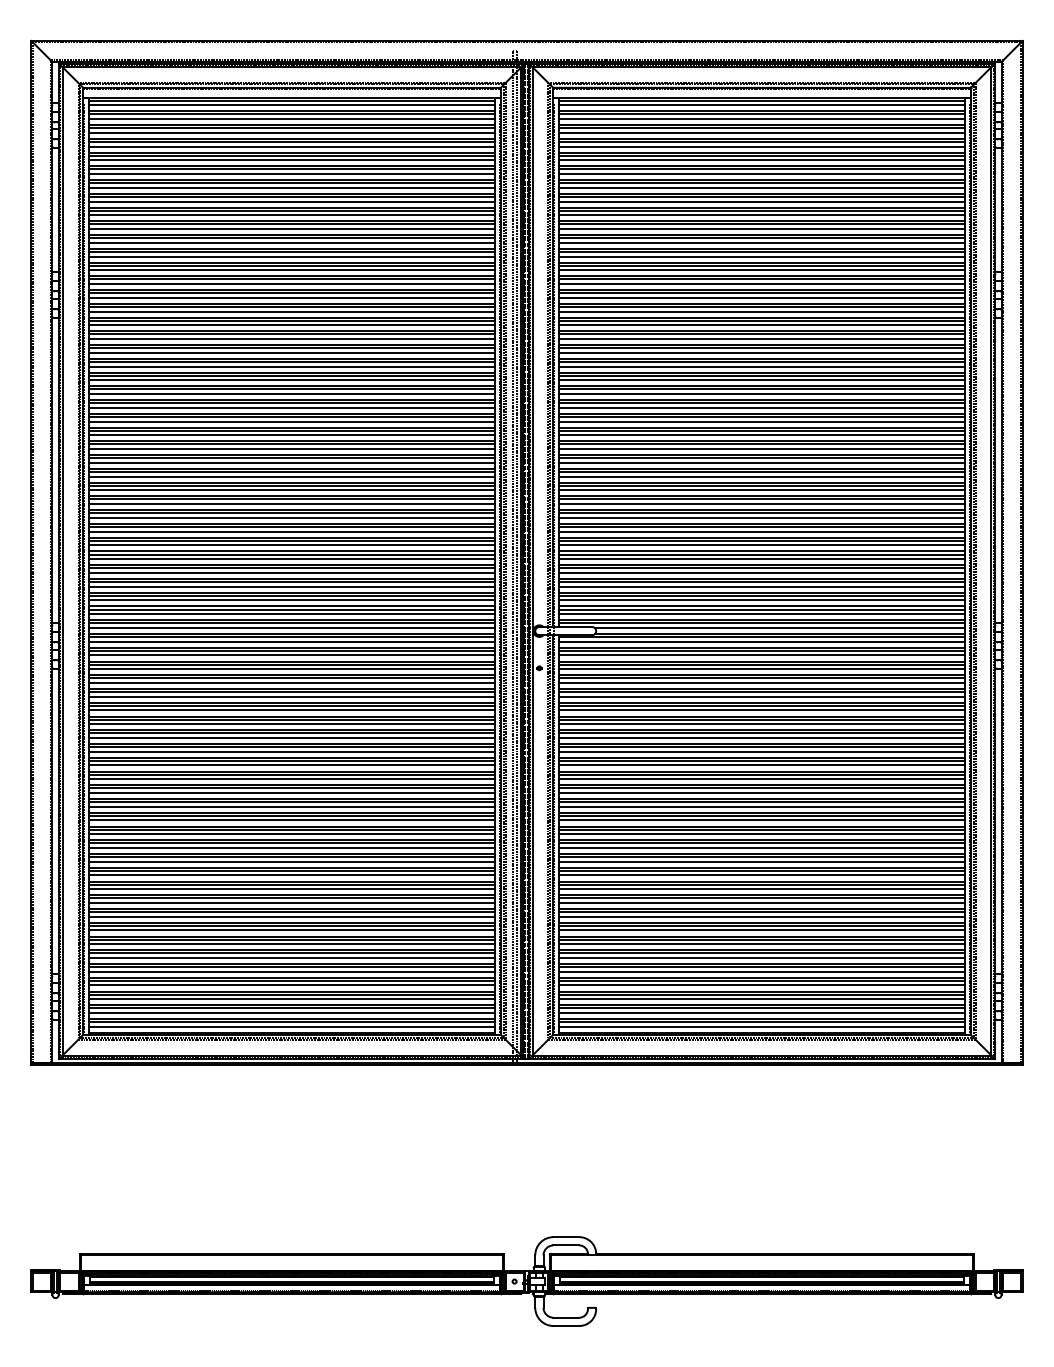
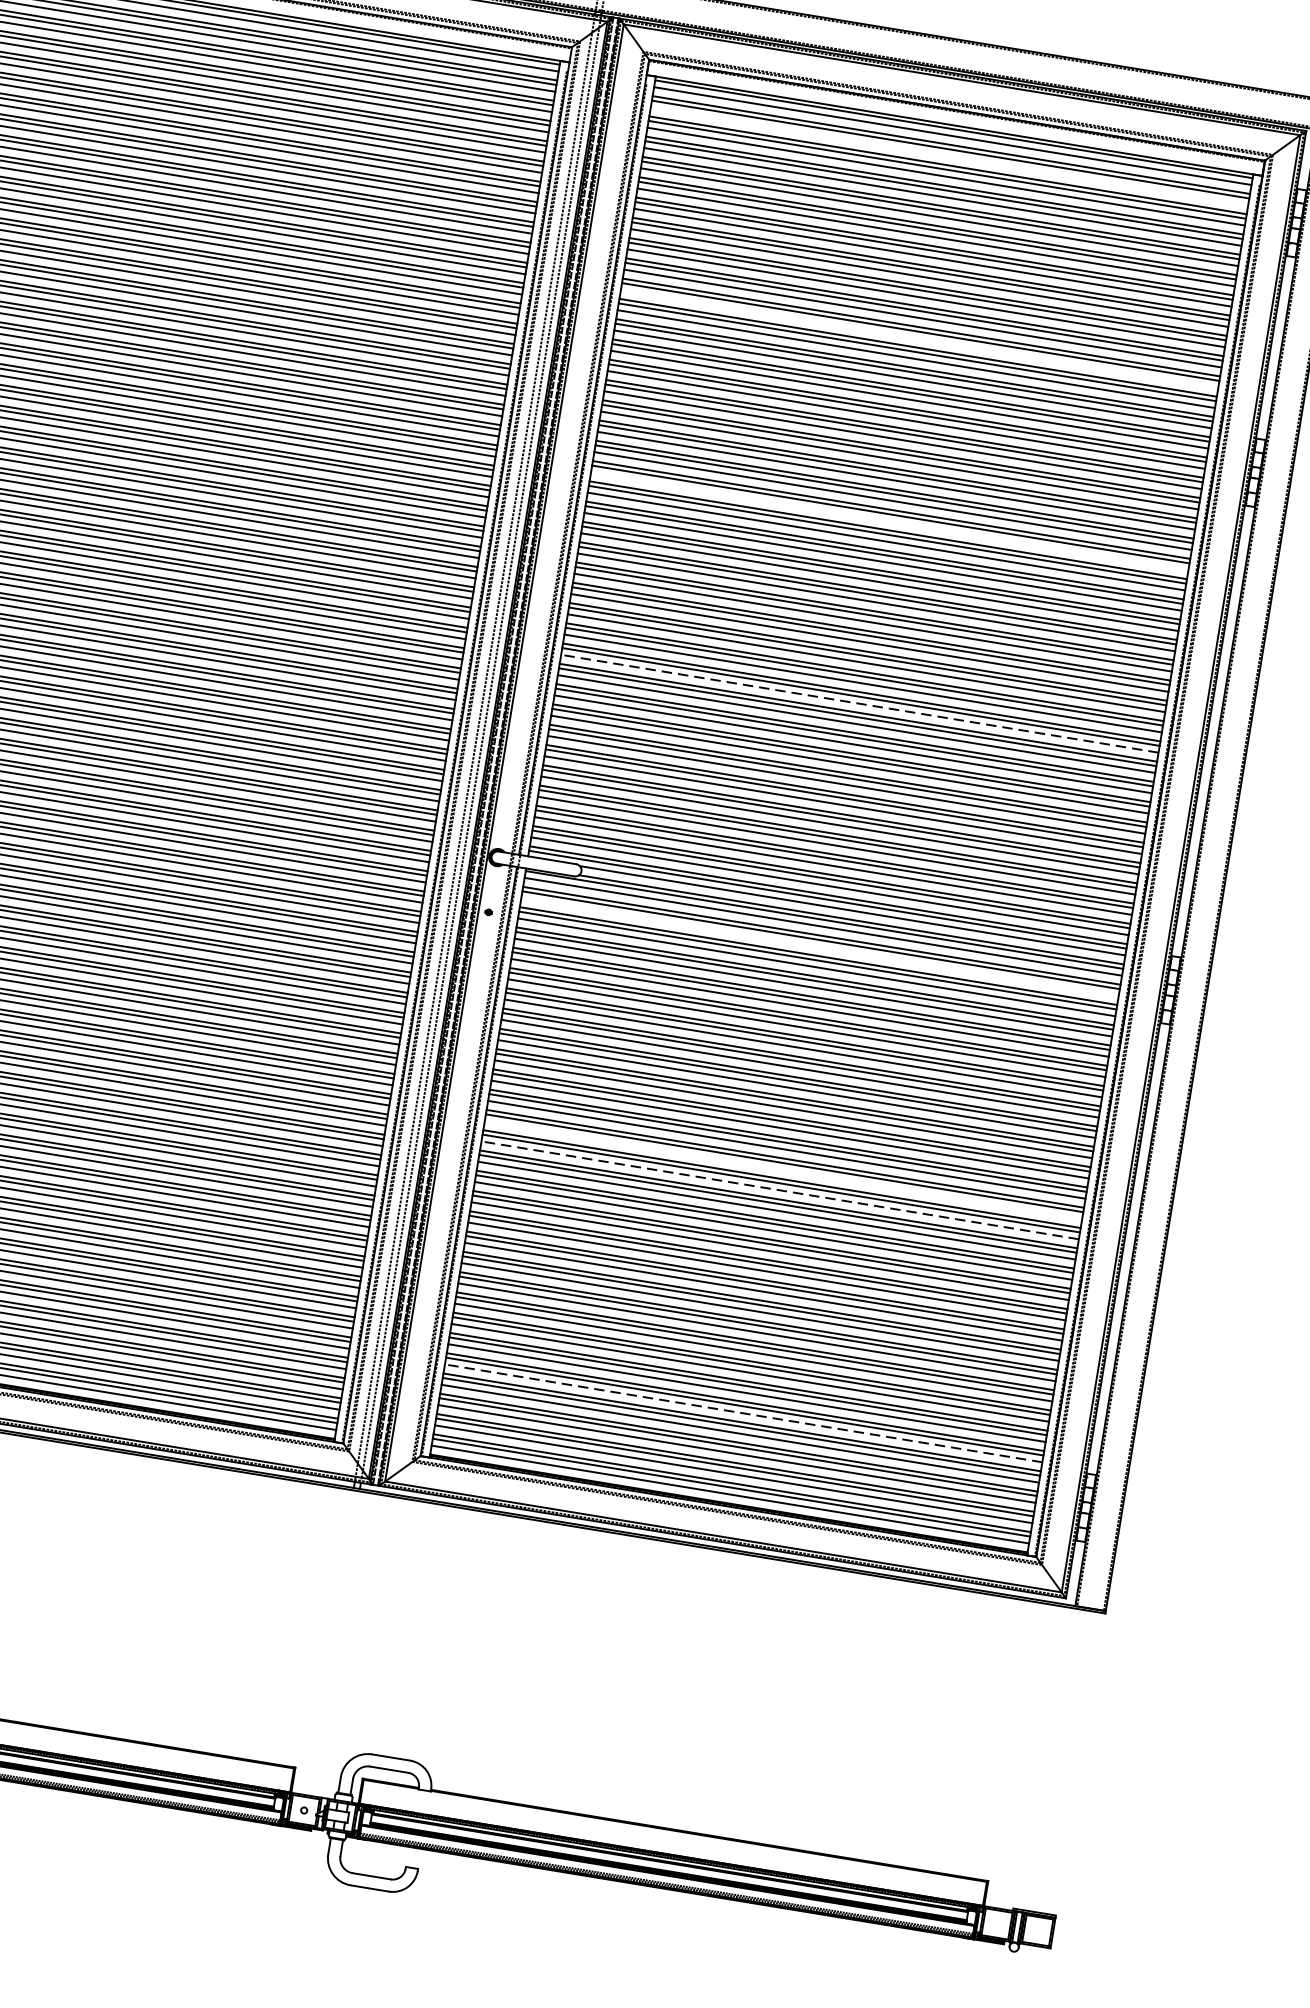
line: (761, 119) -> (948, 156), removed
line: (761, 242) -> (919, 338), removed
line: (761, 366) -> (889, 521), removed
line: (761, 490) -> (859, 703), solid -> dashed
line: (761, 655) -> (819, 947), removed
line: (761, 806) -> (782, 1169), removed
line: (761, 820) -> (779, 1190), solid -> dashed
line: (761, 971) -> (743, 1412), solid -> dashed

